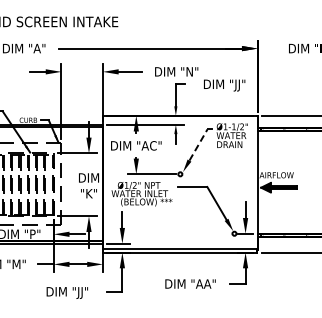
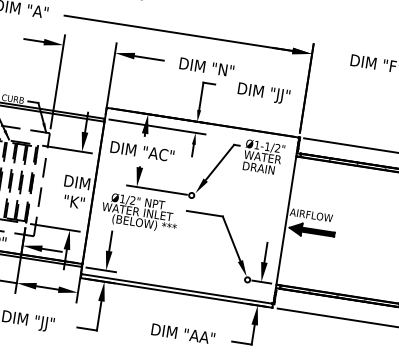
line: (198, 144) -> (220, 161), dashed -> solid

